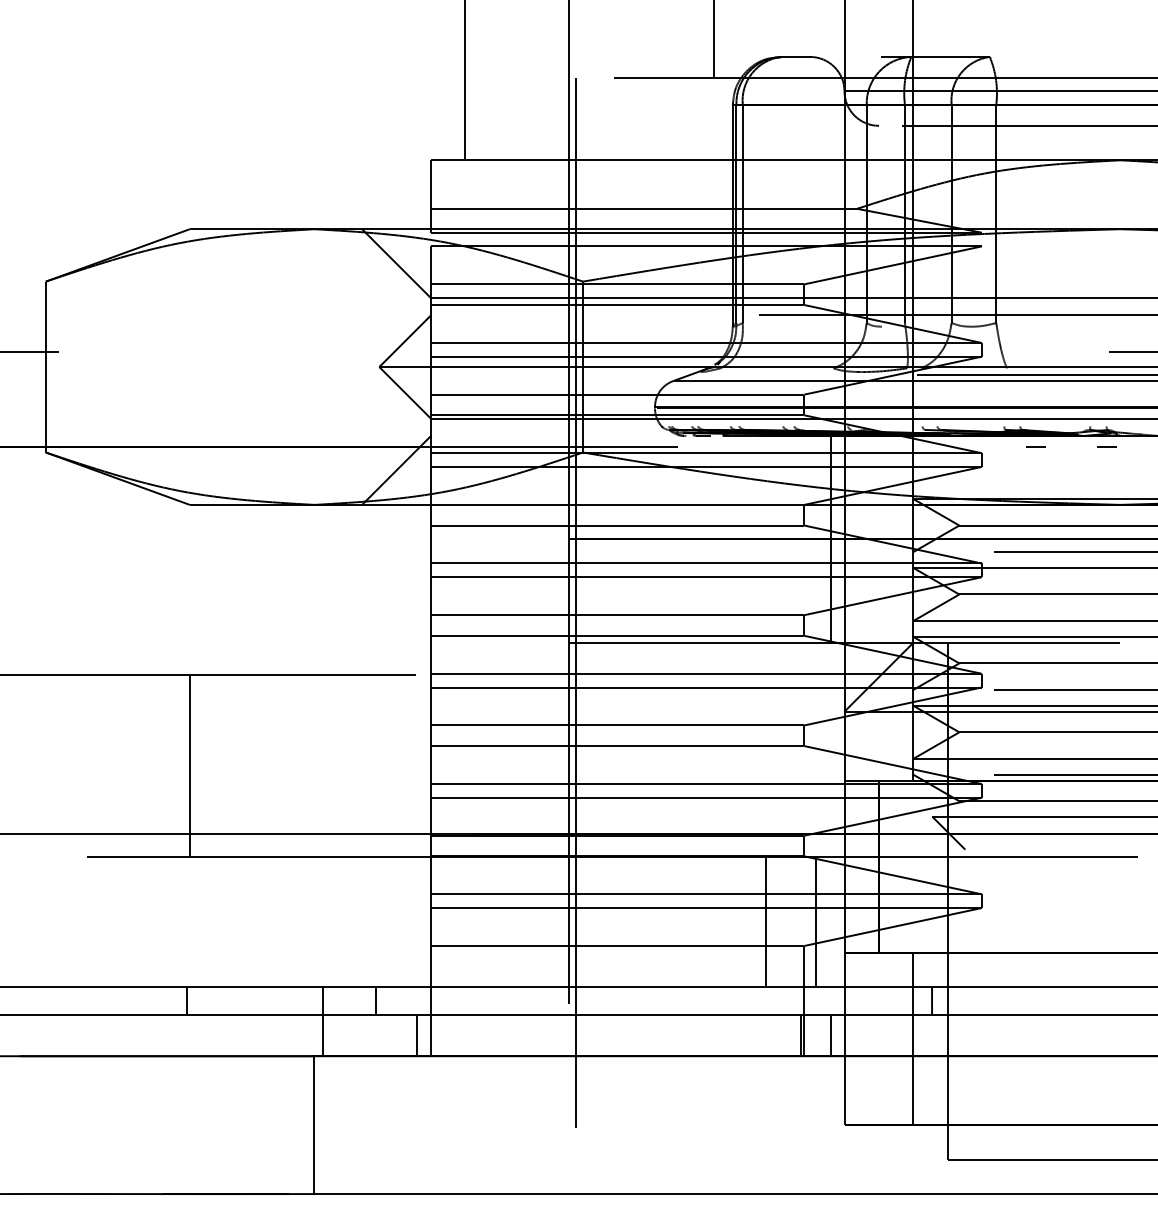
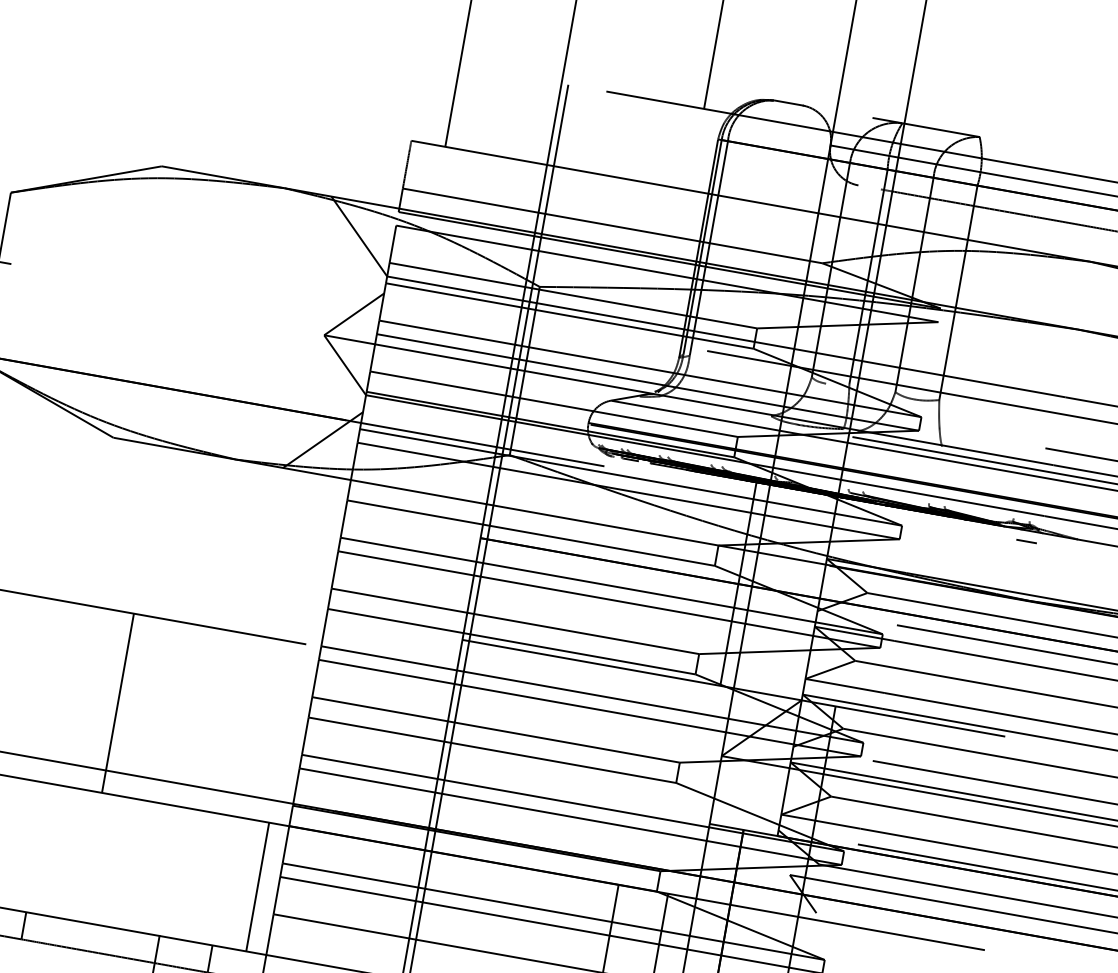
line: (1035, 446) -> (956, 528), removed
line: (189, 765) -> (117, 703), moved
line: (410, 921) -> (257, 886), added

